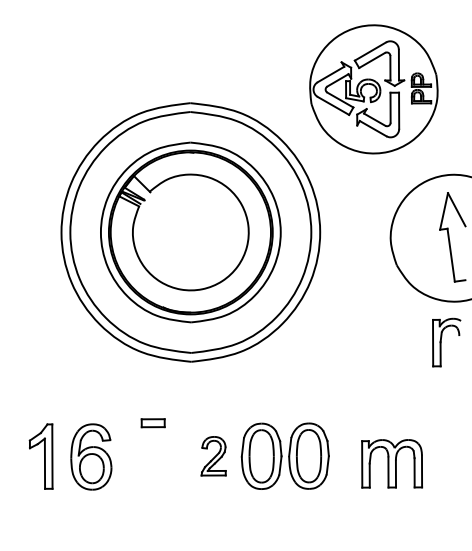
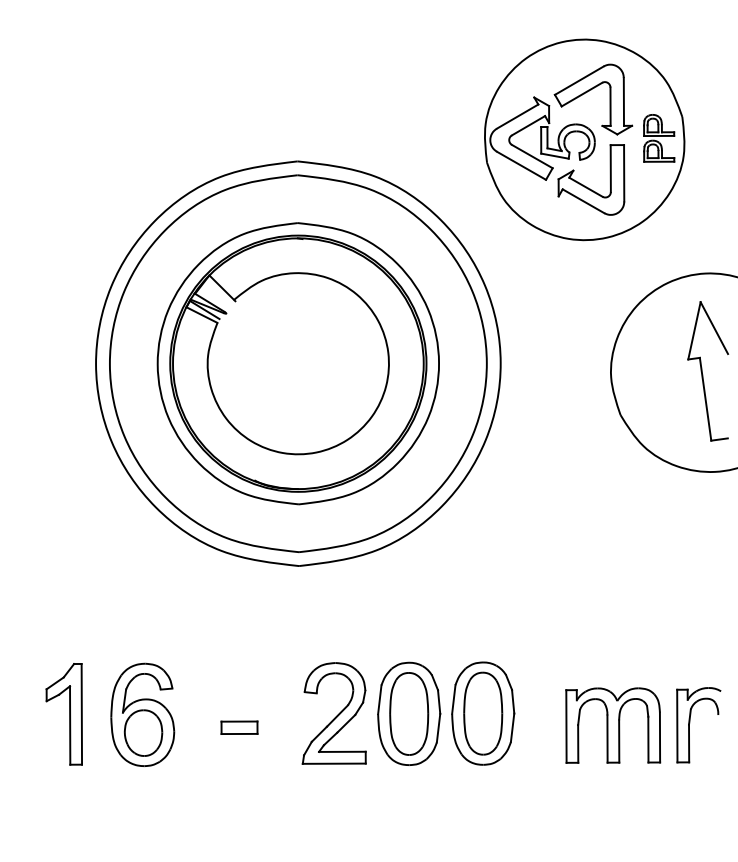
part: (446, 342) -> (698, 725), moved
part: (152, 423) -> (238, 728), moved
part: (213, 456) -> (333, 714), size x1.67

